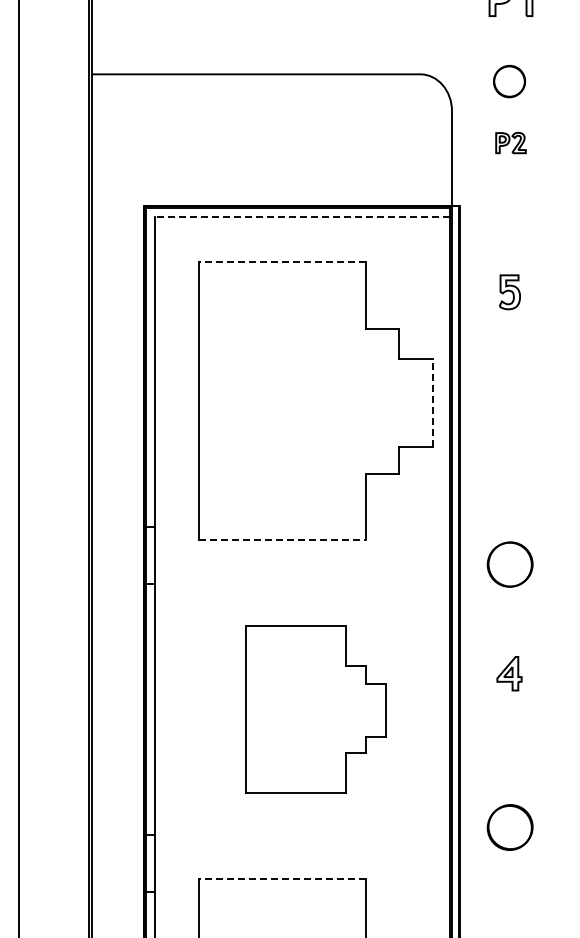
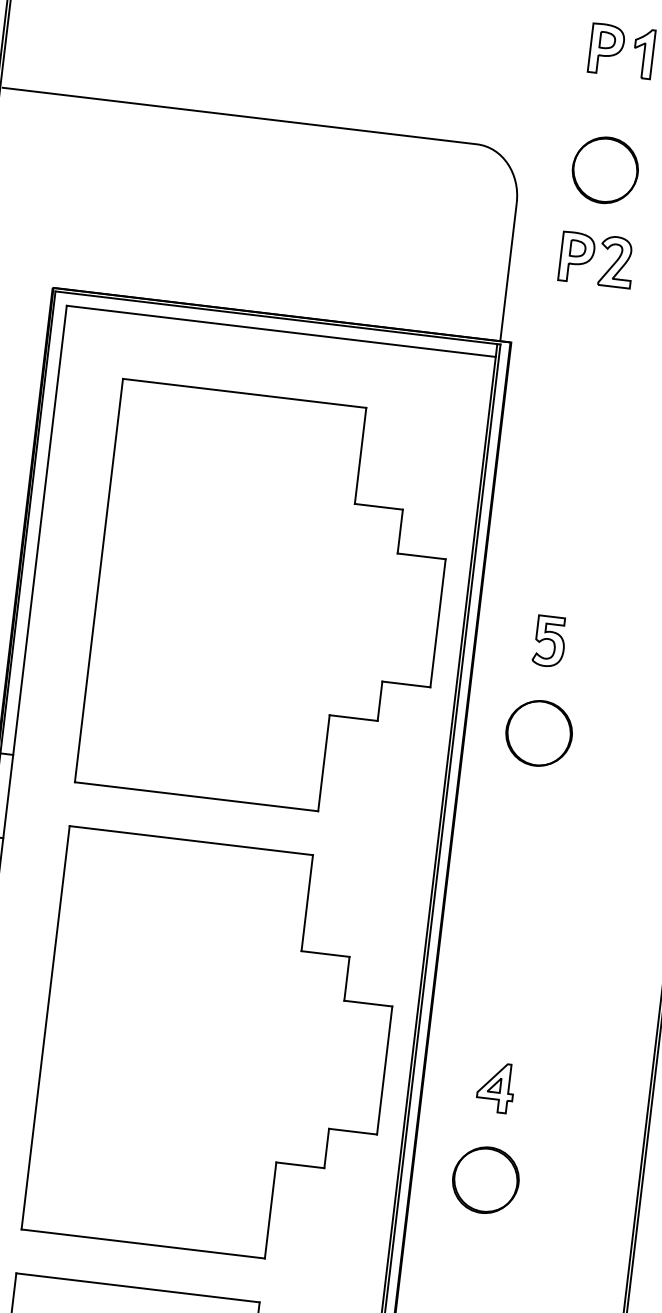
part: (509, 81) -> (605, 170), size x1.43
part: (510, 142) -> (596, 258), size x1.67
line: (302, 217) -> (281, 331), dashed -> solid
line: (282, 262) -> (244, 393), dashed -> solid
part: (509, 292) -> (549, 641), moved
line: (432, 402) -> (438, 622), dashed -> solid
line: (282, 540) -> (196, 796), dashed -> solid
part: (509, 564) -> (538, 733), moved
part: (509, 673) -> (495, 1087), moved
part: (315, 709) -> (215, 1047), size x1.67
part: (509, 827) -> (484, 1180), moved
line: (282, 878) -> (138, 1287), dashed -> solid

